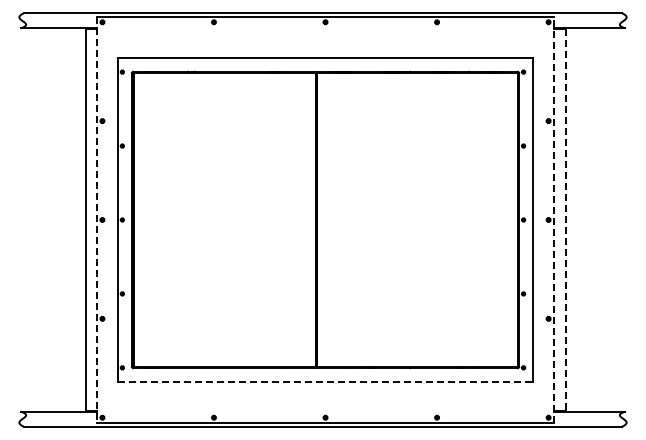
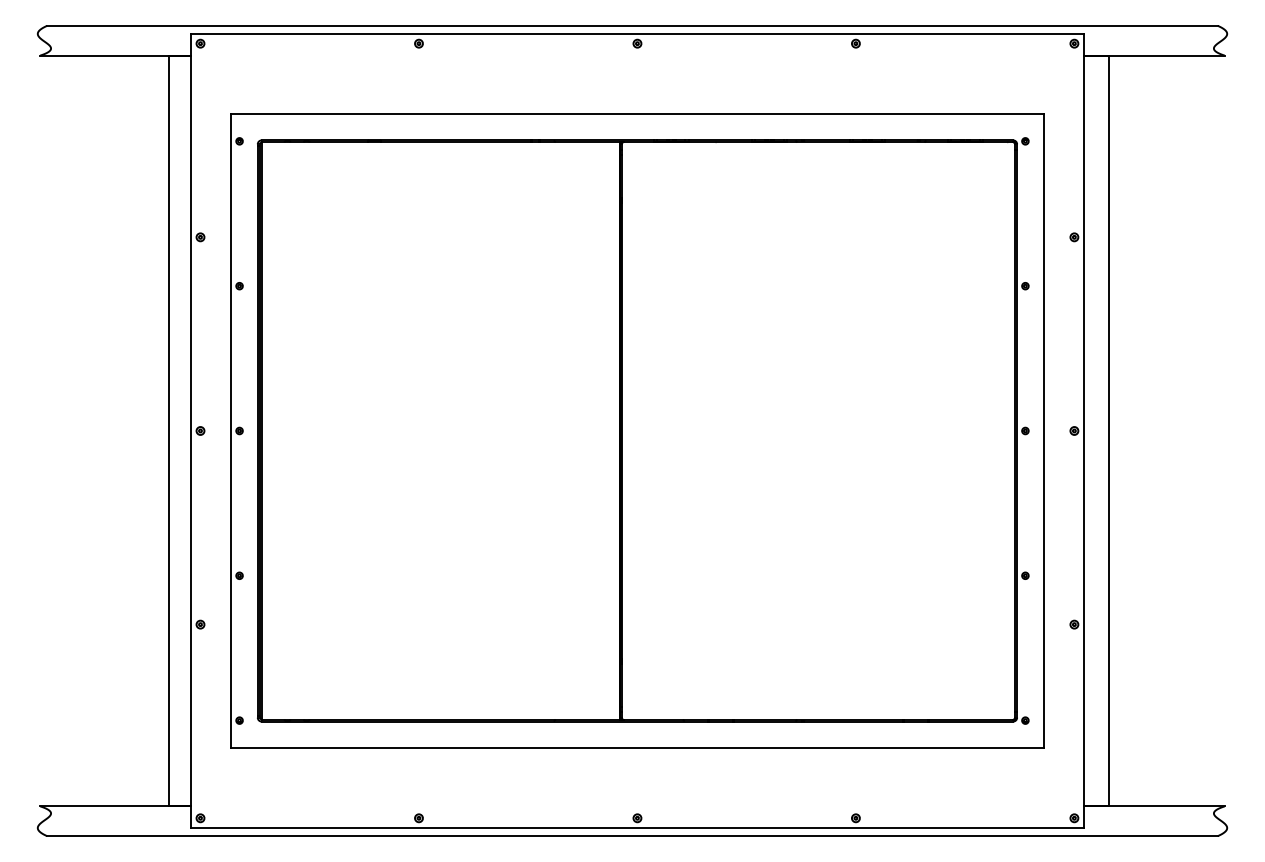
line: (97, 219) -> (190, 430), dashed -> solid
line: (553, 219) -> (1083, 430), dashed -> solid
line: (566, 220) -> (1109, 431), dashed -> solid
line: (326, 381) -> (639, 747), dashed -> solid

